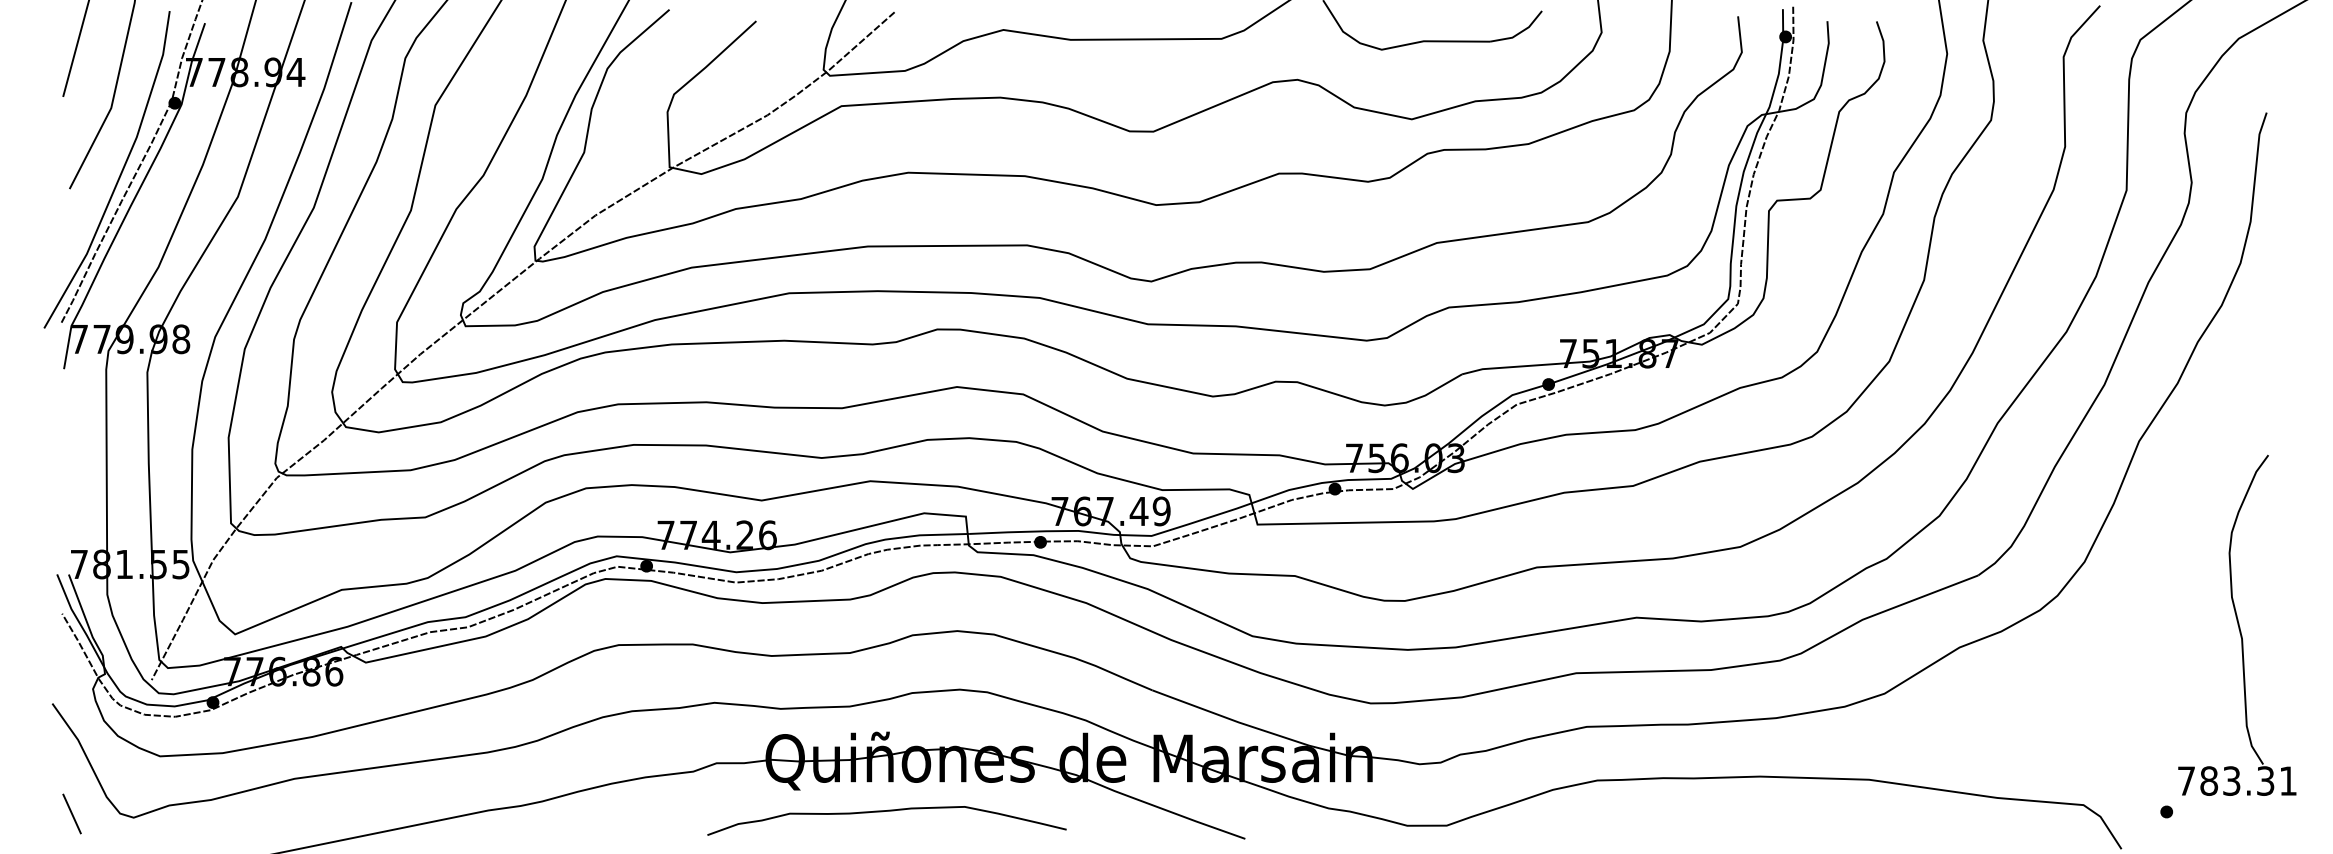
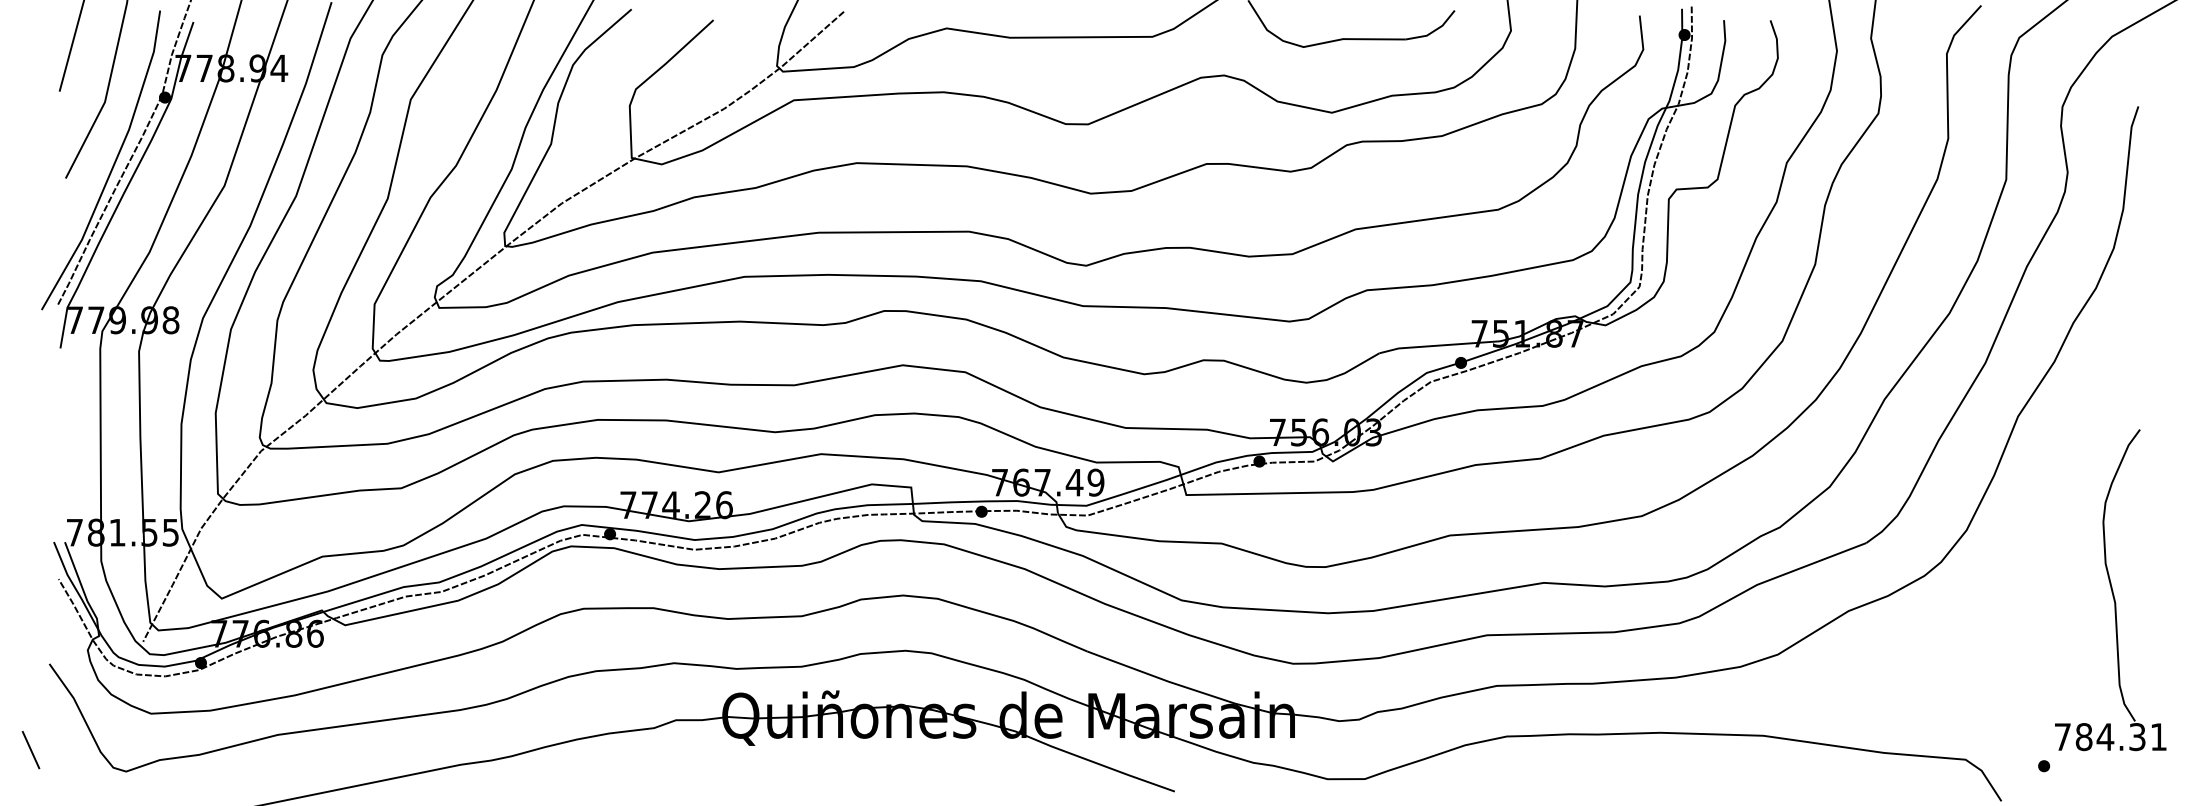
text: (2231, 781) -> (2105, 737), 783.31 -> 784.31
curve: (886, 812) -> (836, 766), removed
line: (71, 814) -> (30, 750), moved

